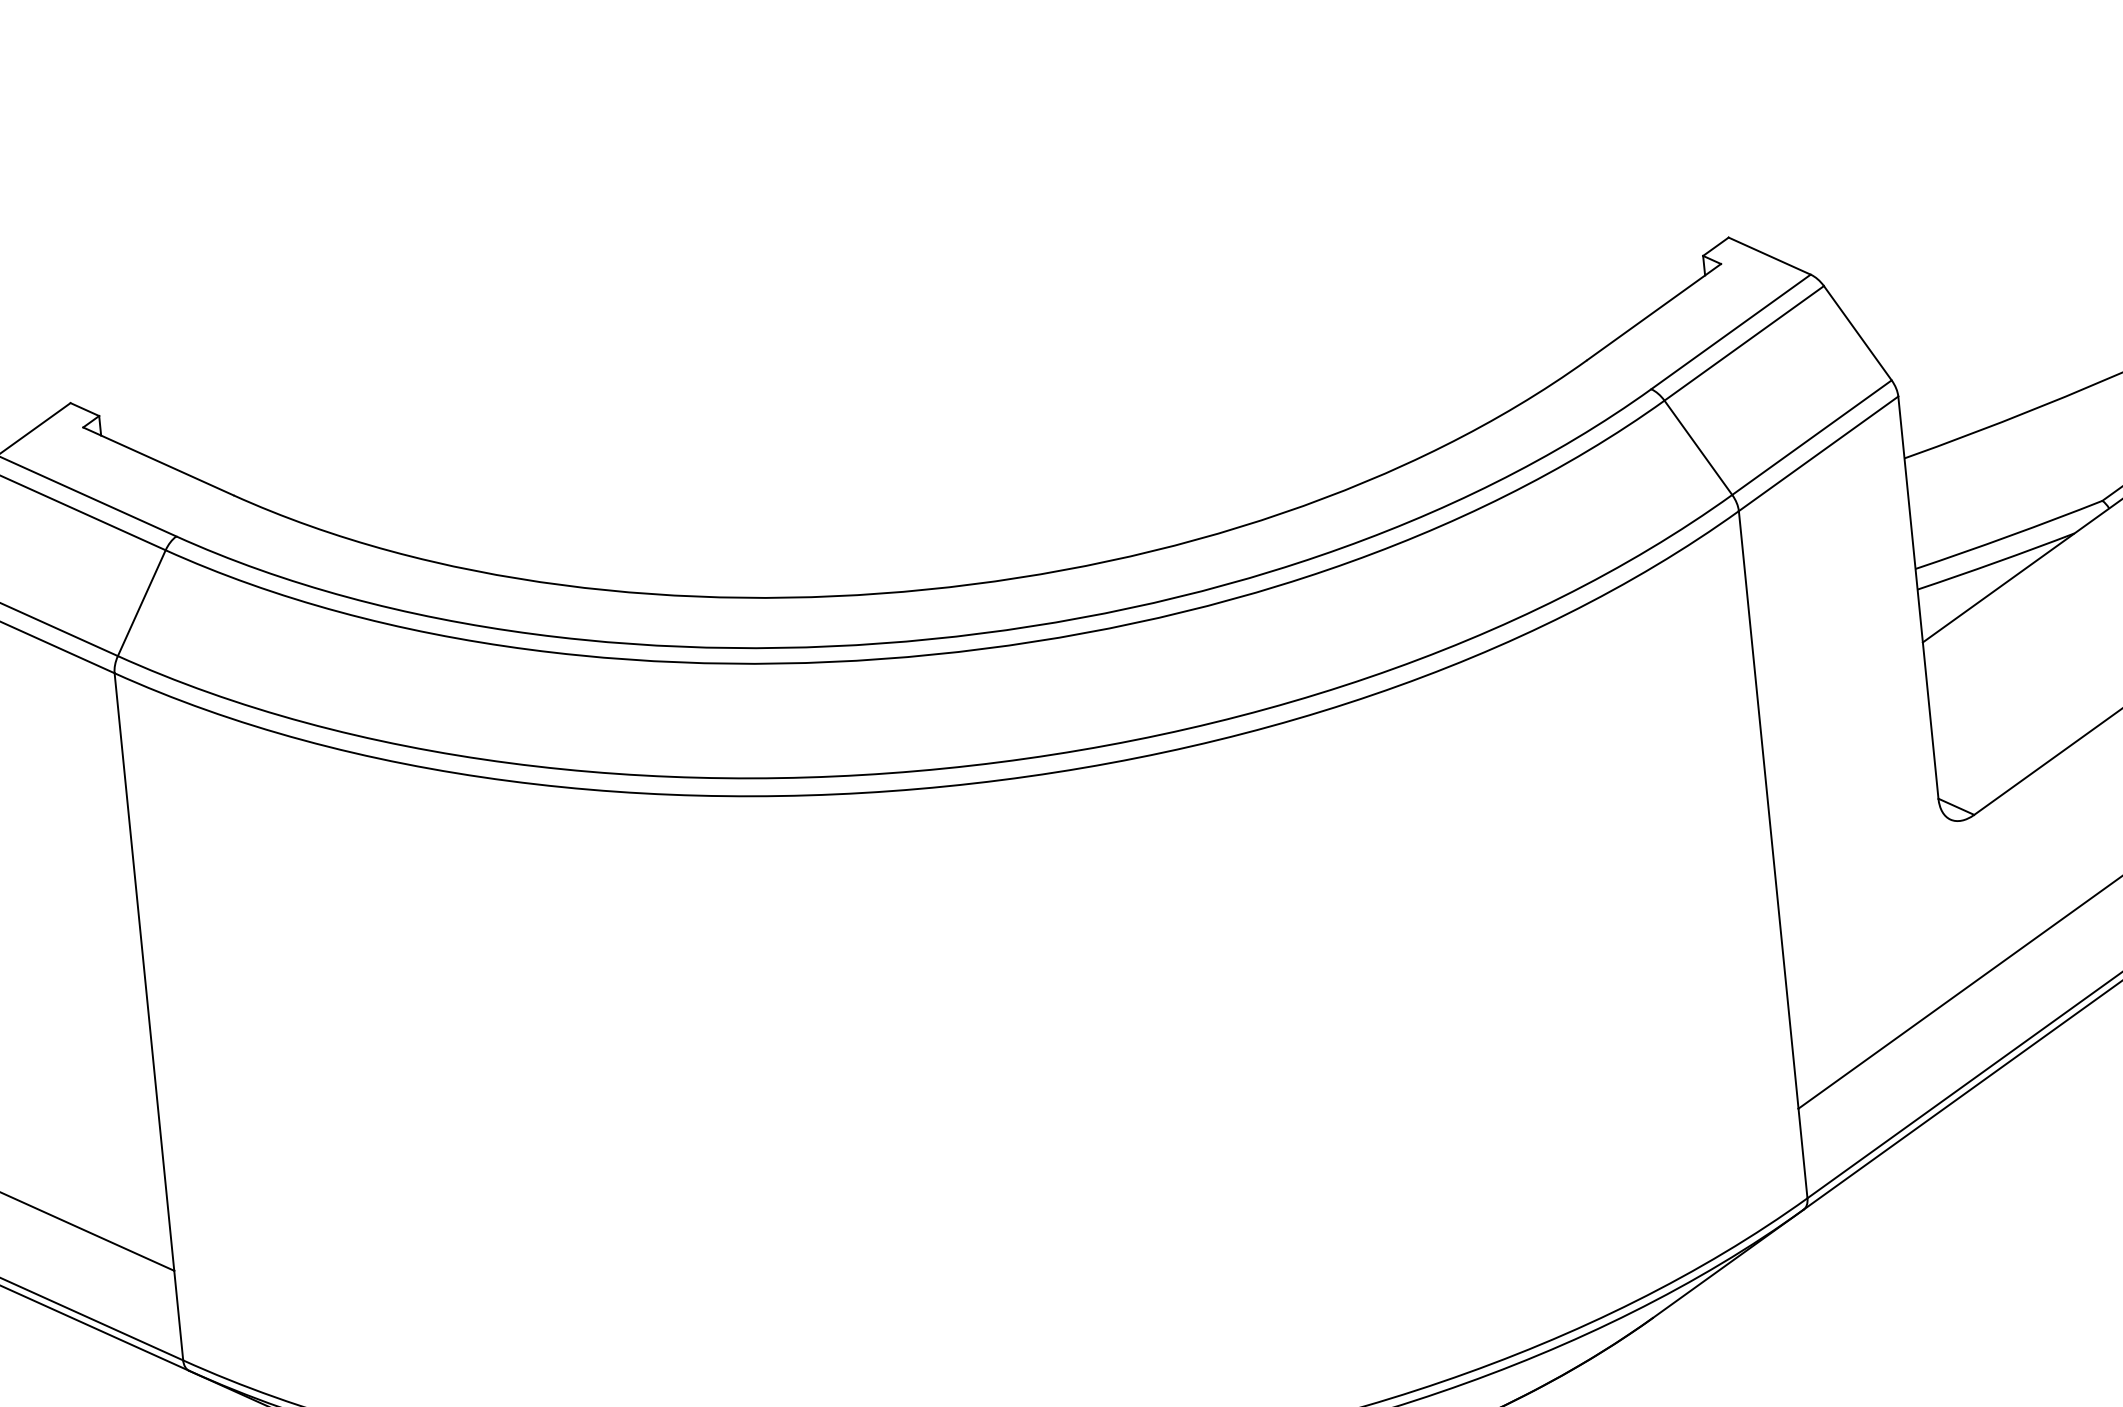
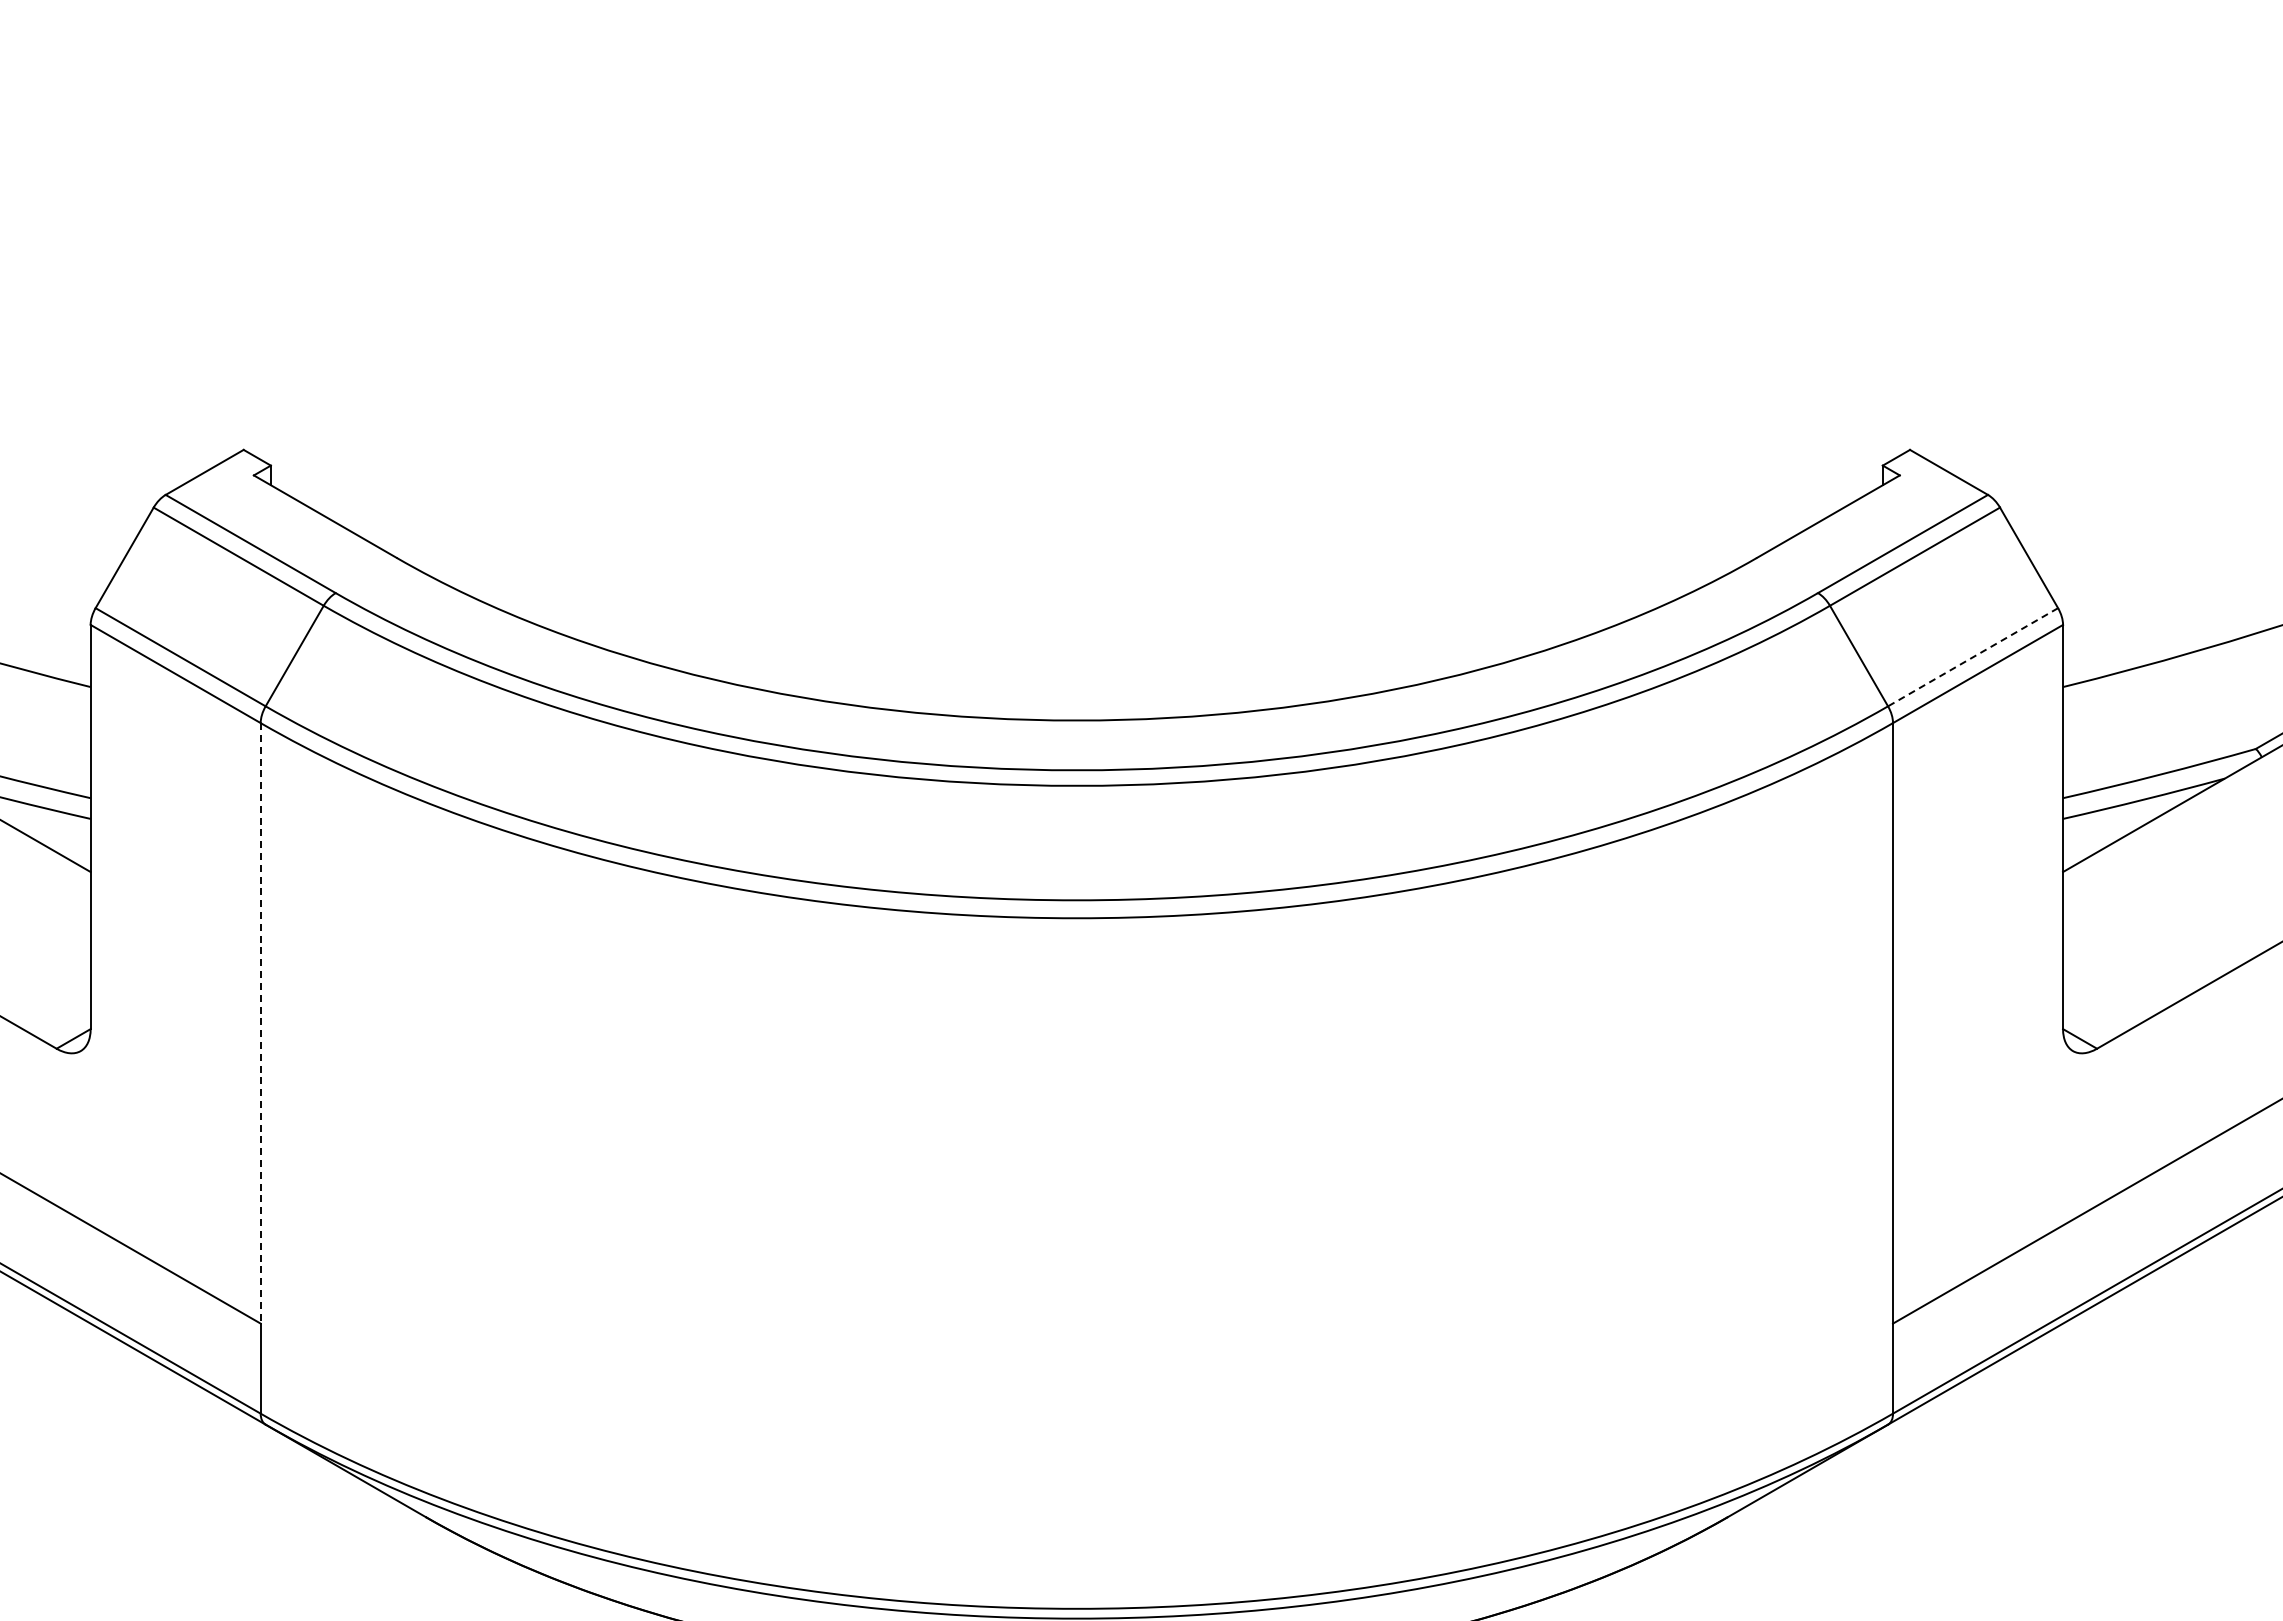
line: (1811, 437) -> (1972, 657), solid -> dashed
line: (144, 972) -> (260, 1023), solid -> dashed

